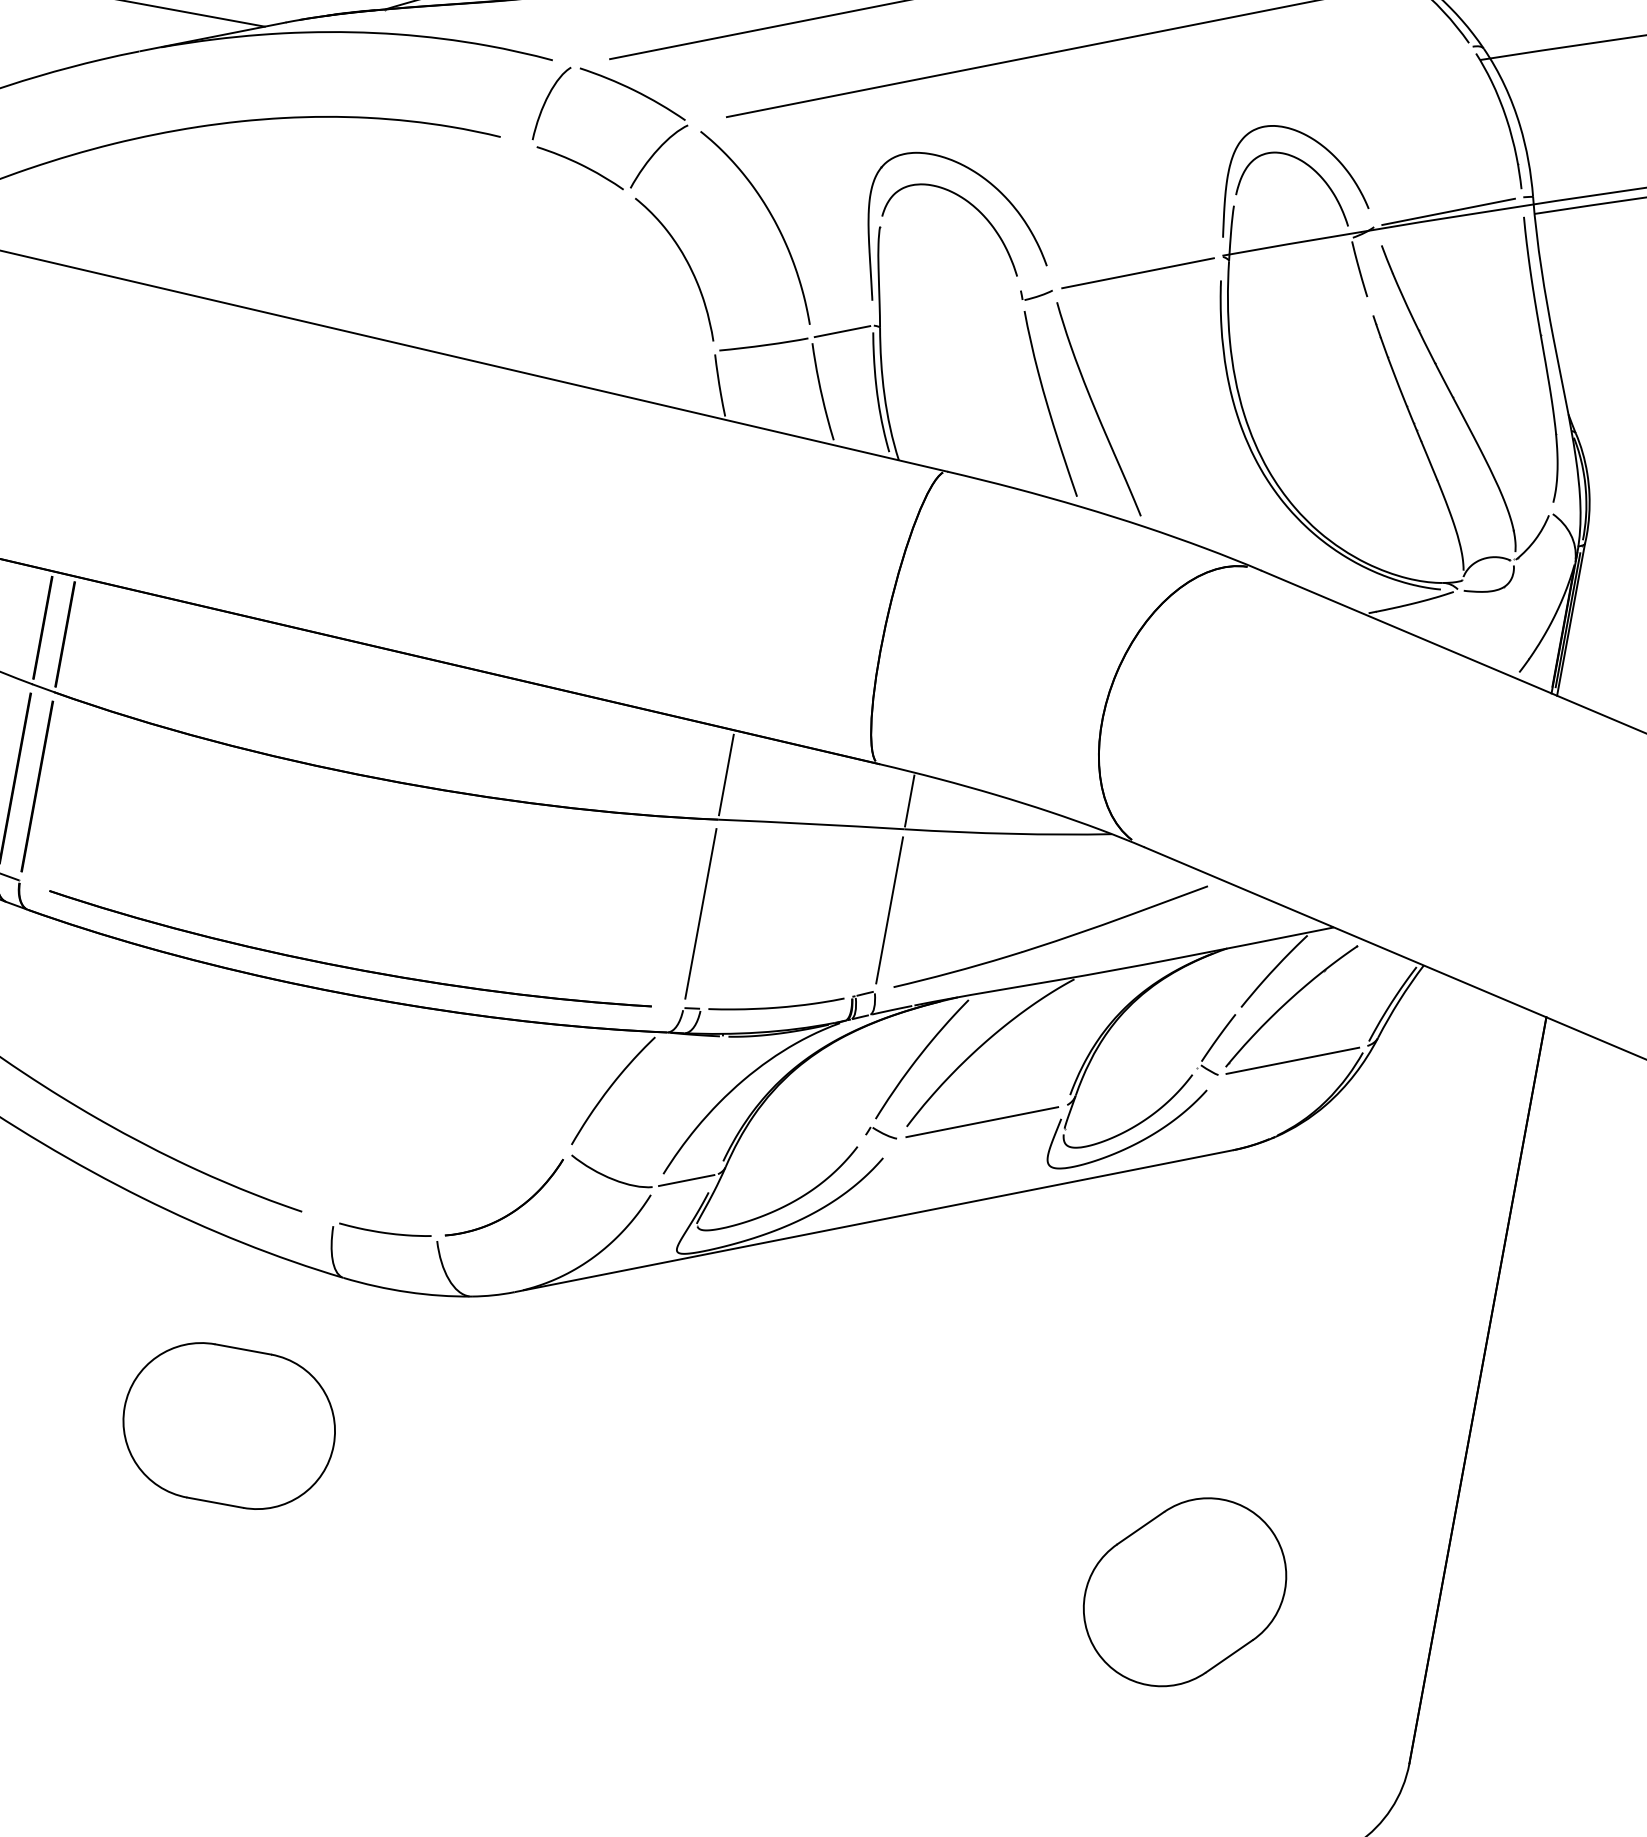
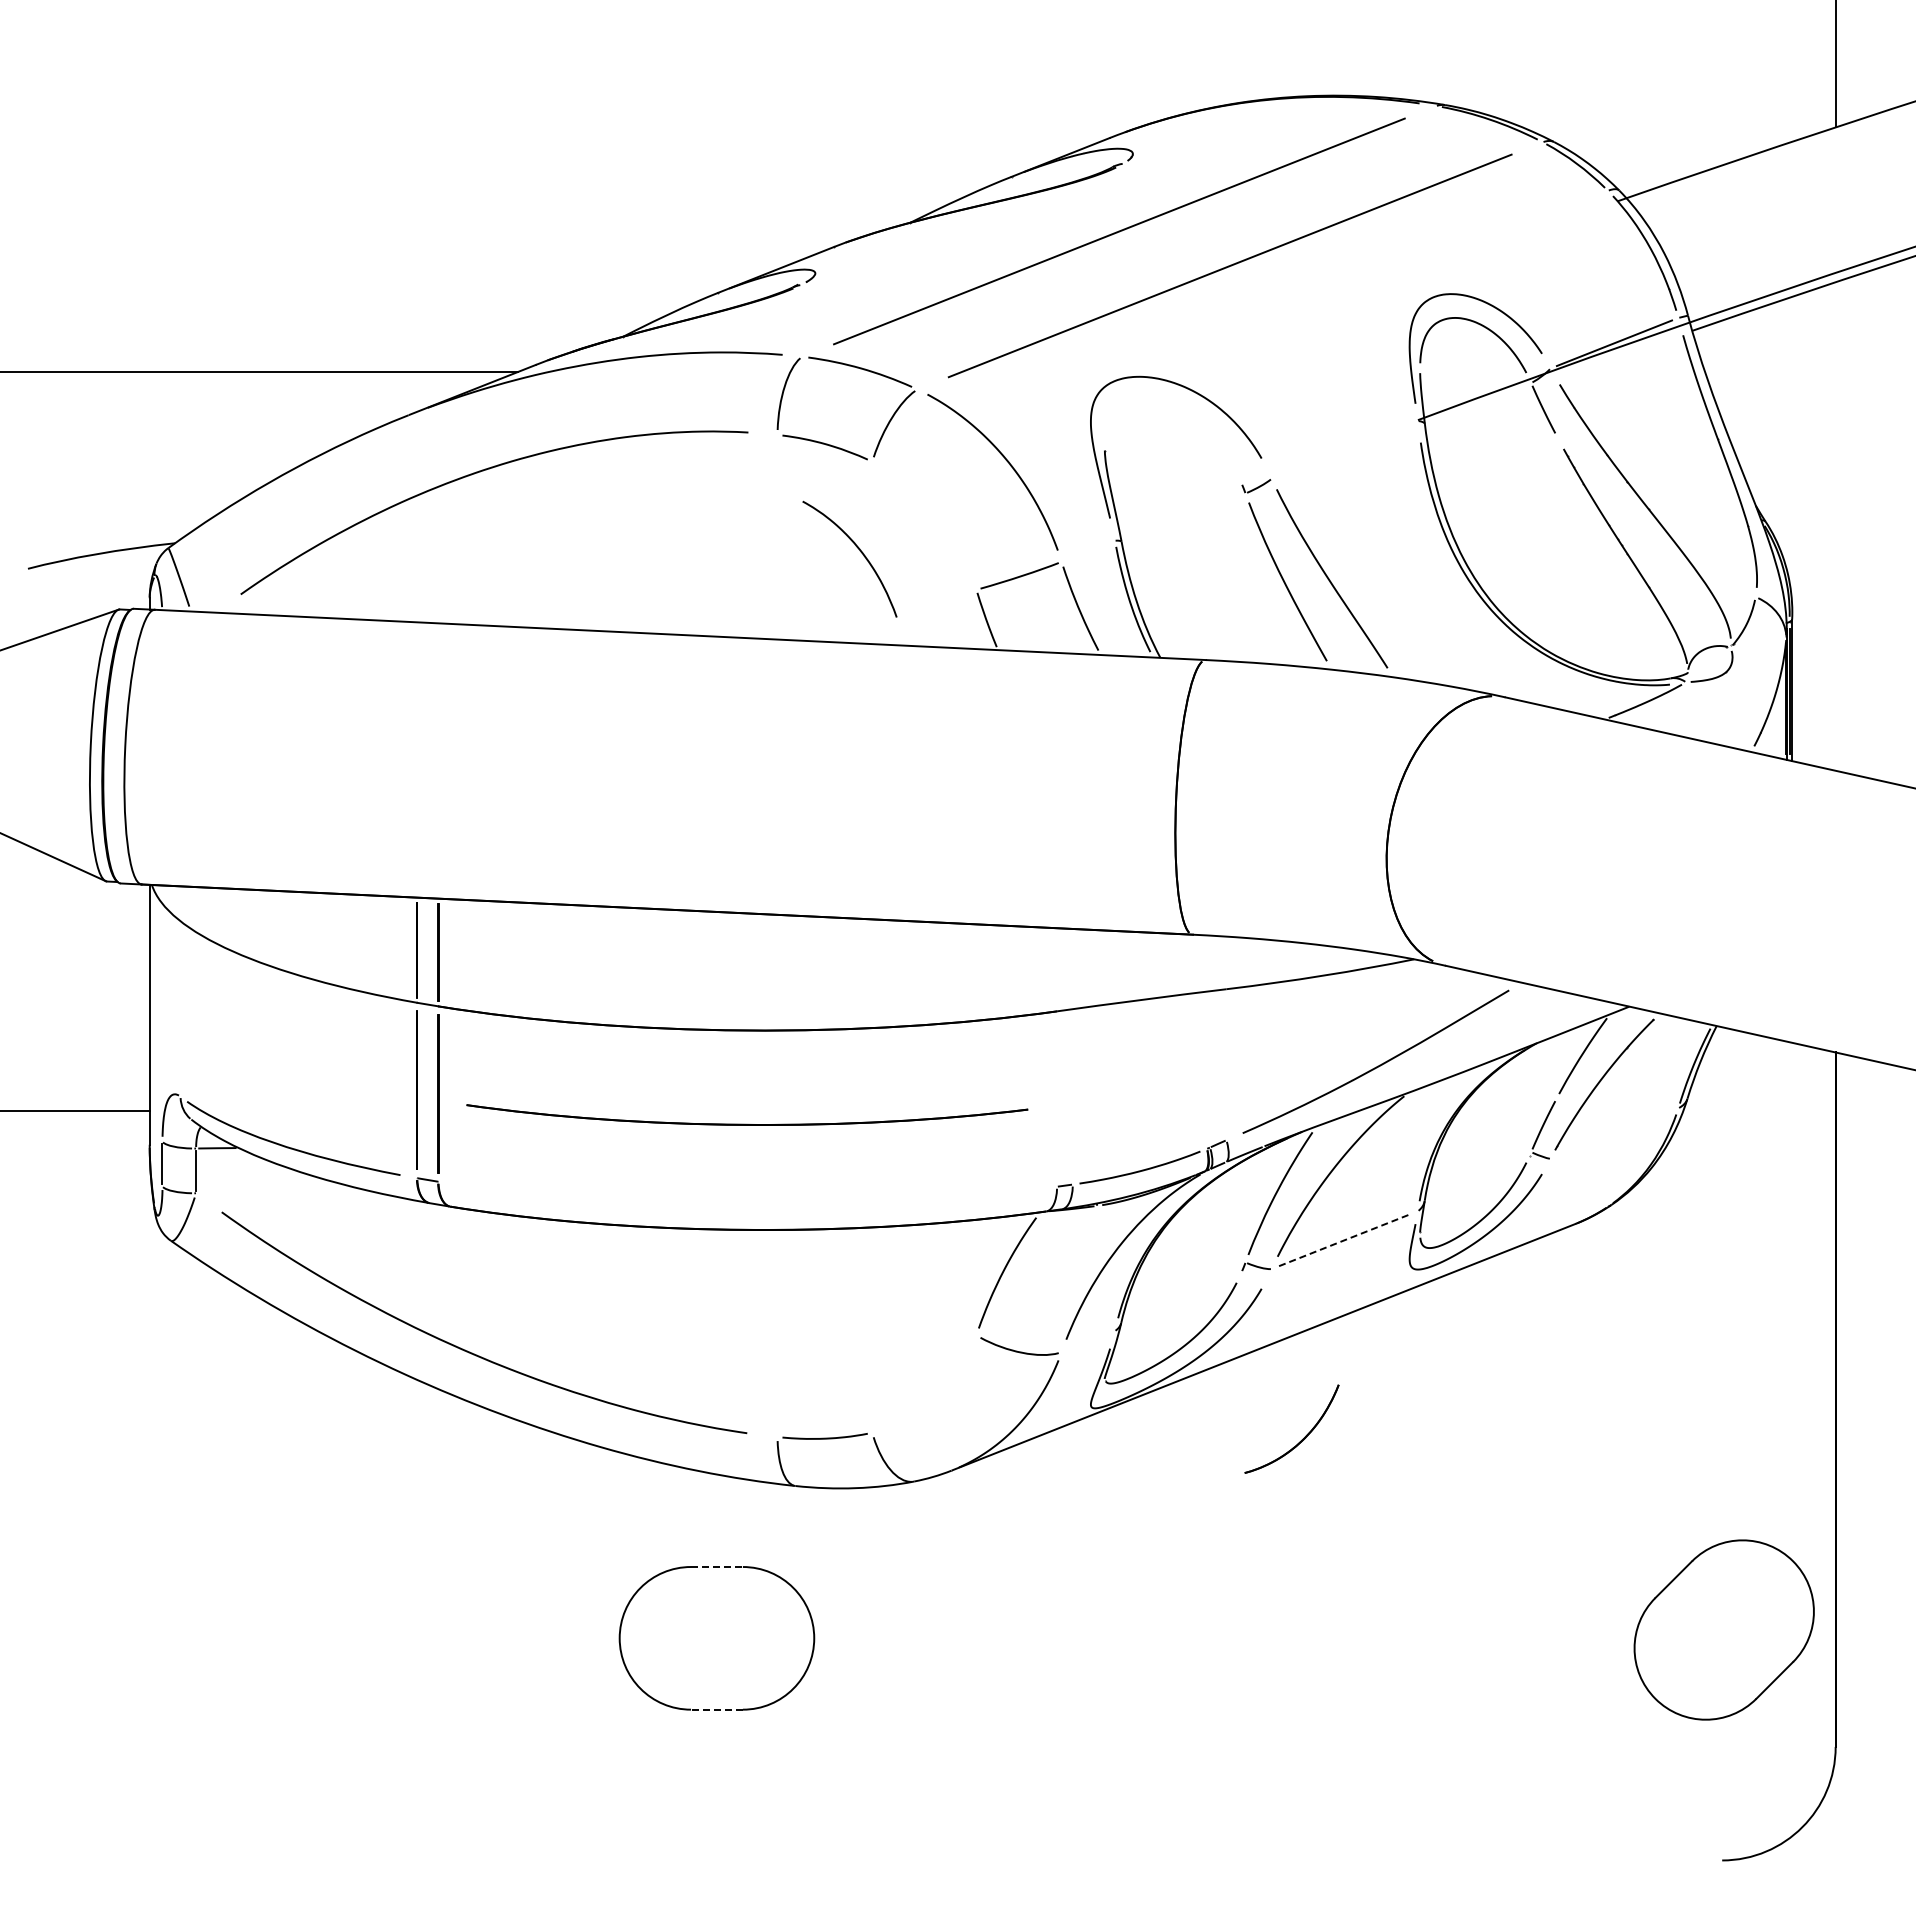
curve: (969, 204) -> (1181, 415), removed
curve: (687, 264) -> (860, 552), moved
line: (1137, 272) -> (1344, 449), removed
line: (842, 330) -> (1088, 550), removed
line: (726, 774) -> (1057, 969), removed
line: (909, 800) -> (1226, 962), removed
line: (889, 910) -> (1226, 1064), removed
line: (701, 913) -> (1057, 1098), removed
part: (347, 966) -> (747, 1123), moved
line: (1292, 1060) -> (1614, 1133), removed
line: (981, 1122) -> (1344, 1240), solid -> dashed
line: (686, 1180) -> (1088, 1341), removed
part: (513, 1209) -> (1302, 1438), moved
line: (242, 1349) -> (716, 1567), solid -> dashed
line: (214, 1502) -> (716, 1709), solid -> dashed
part: (1184, 1591) -> (1723, 1629), moved

